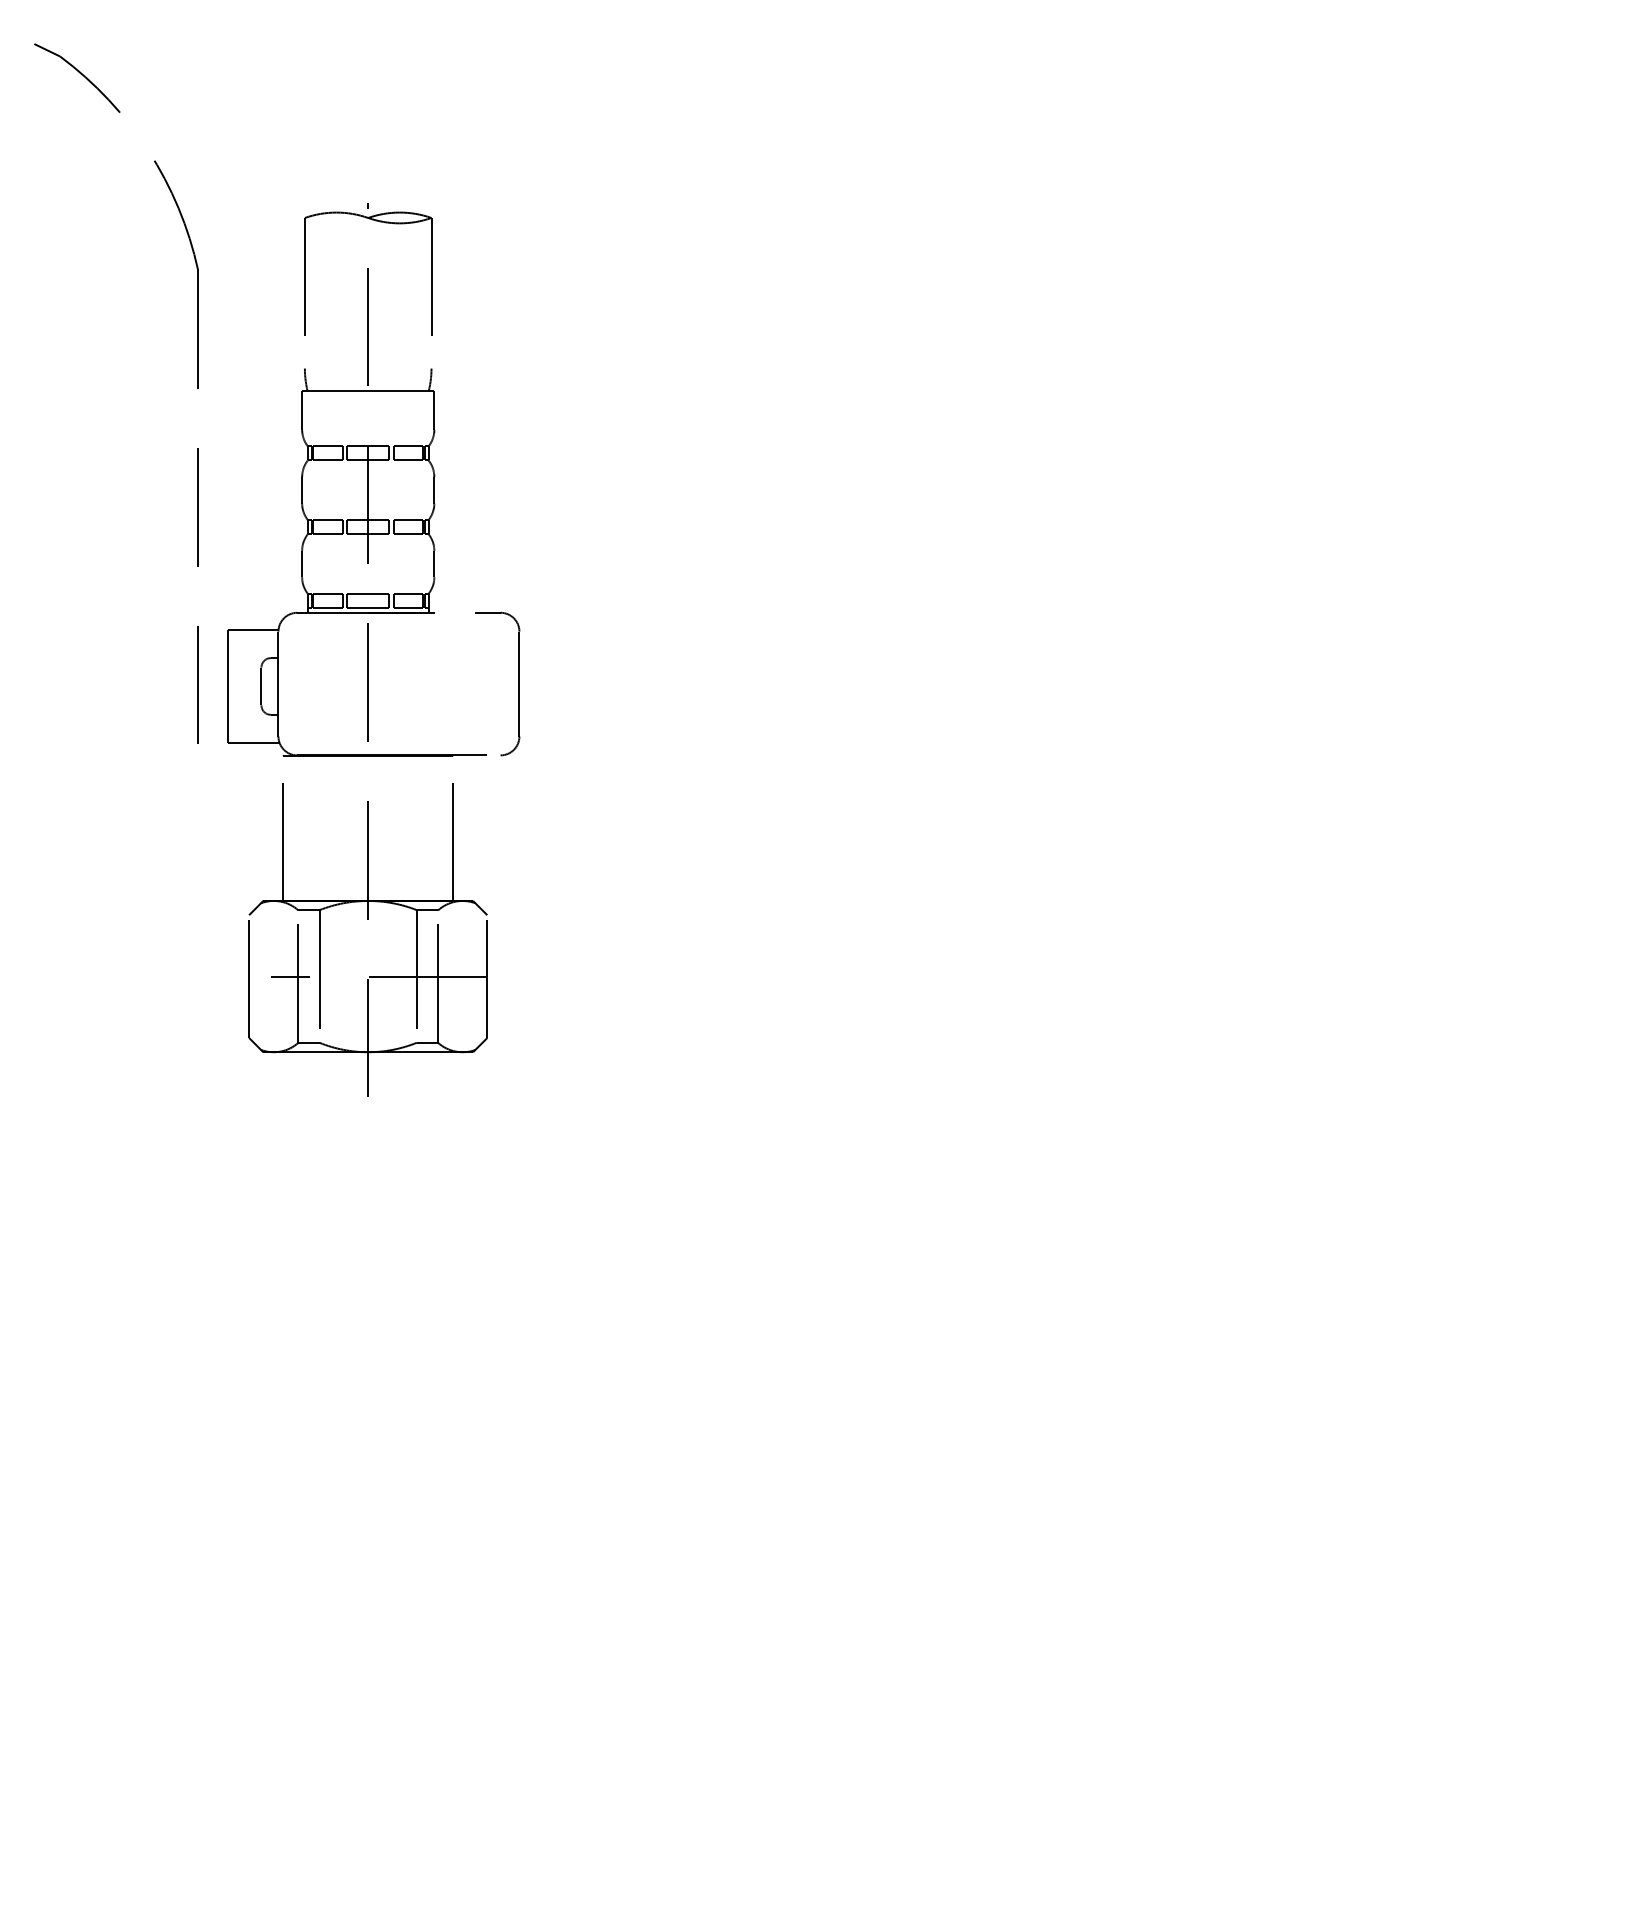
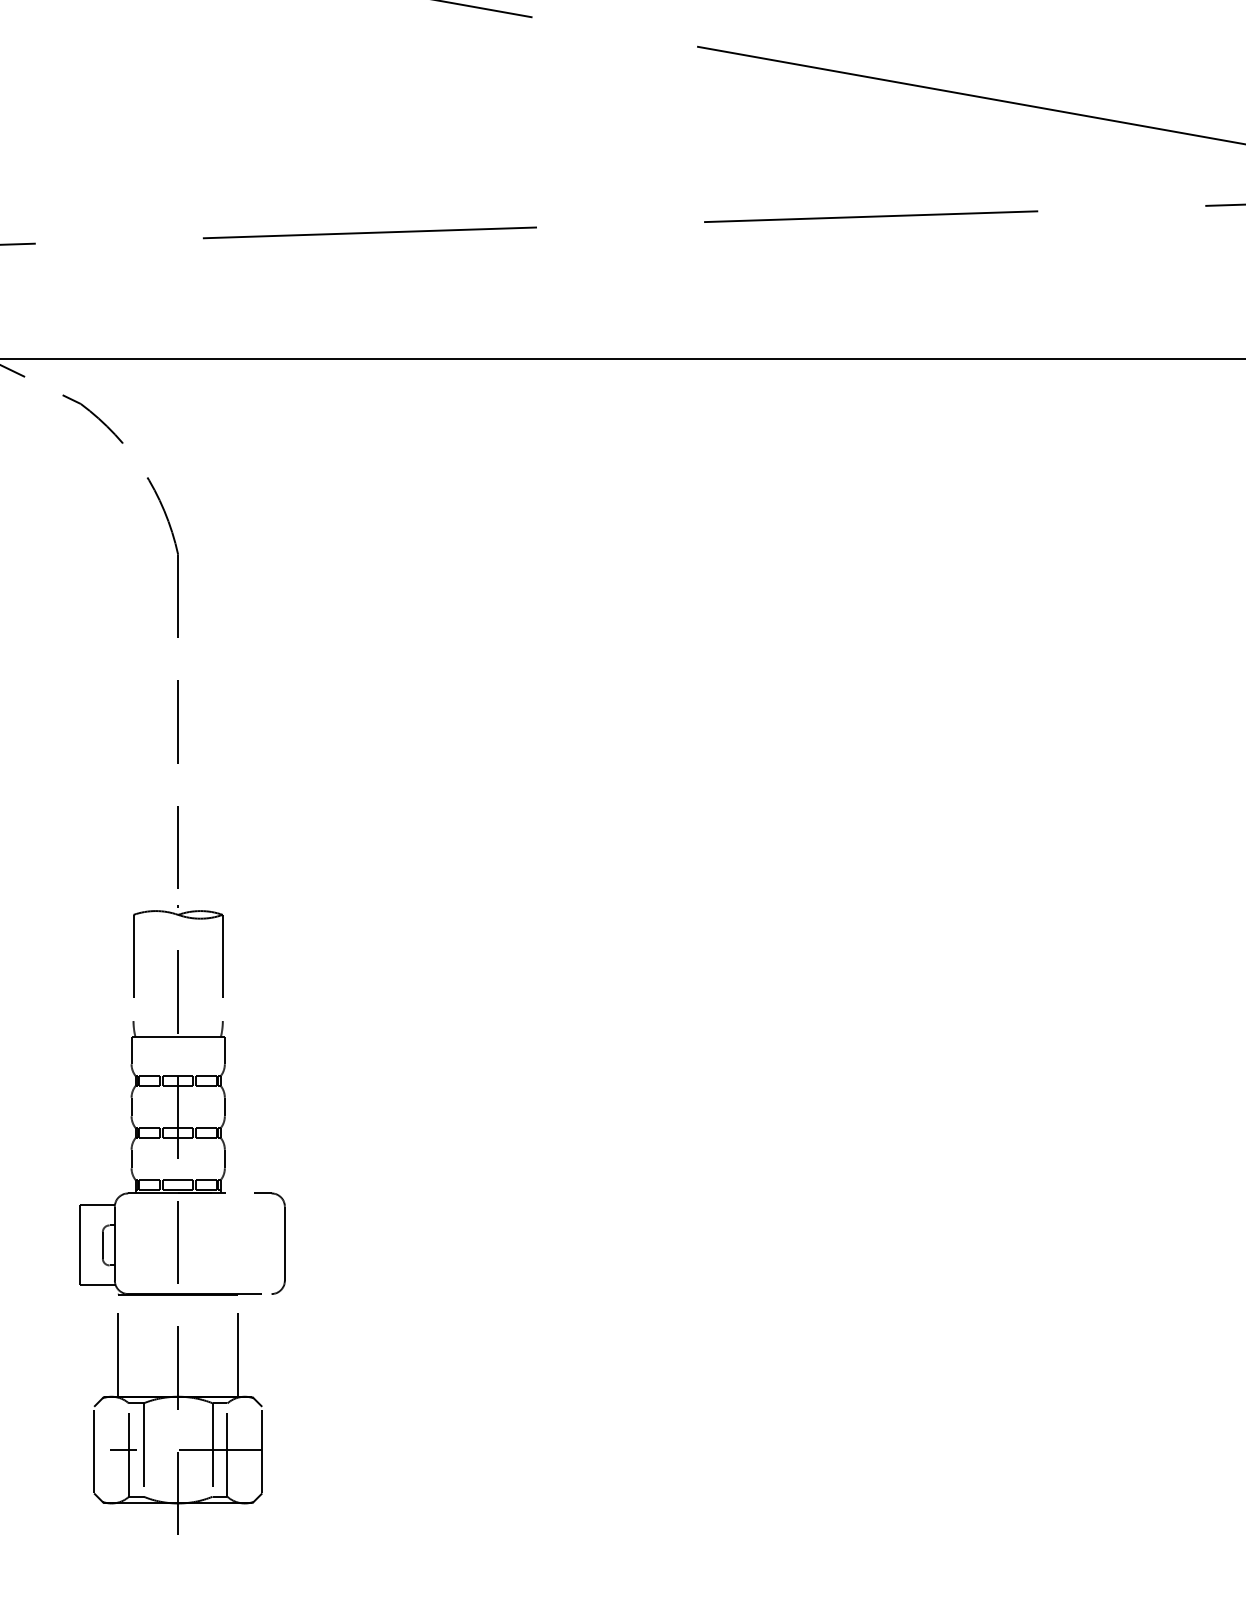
part: (374, 649) -> (182, 1219), moved

